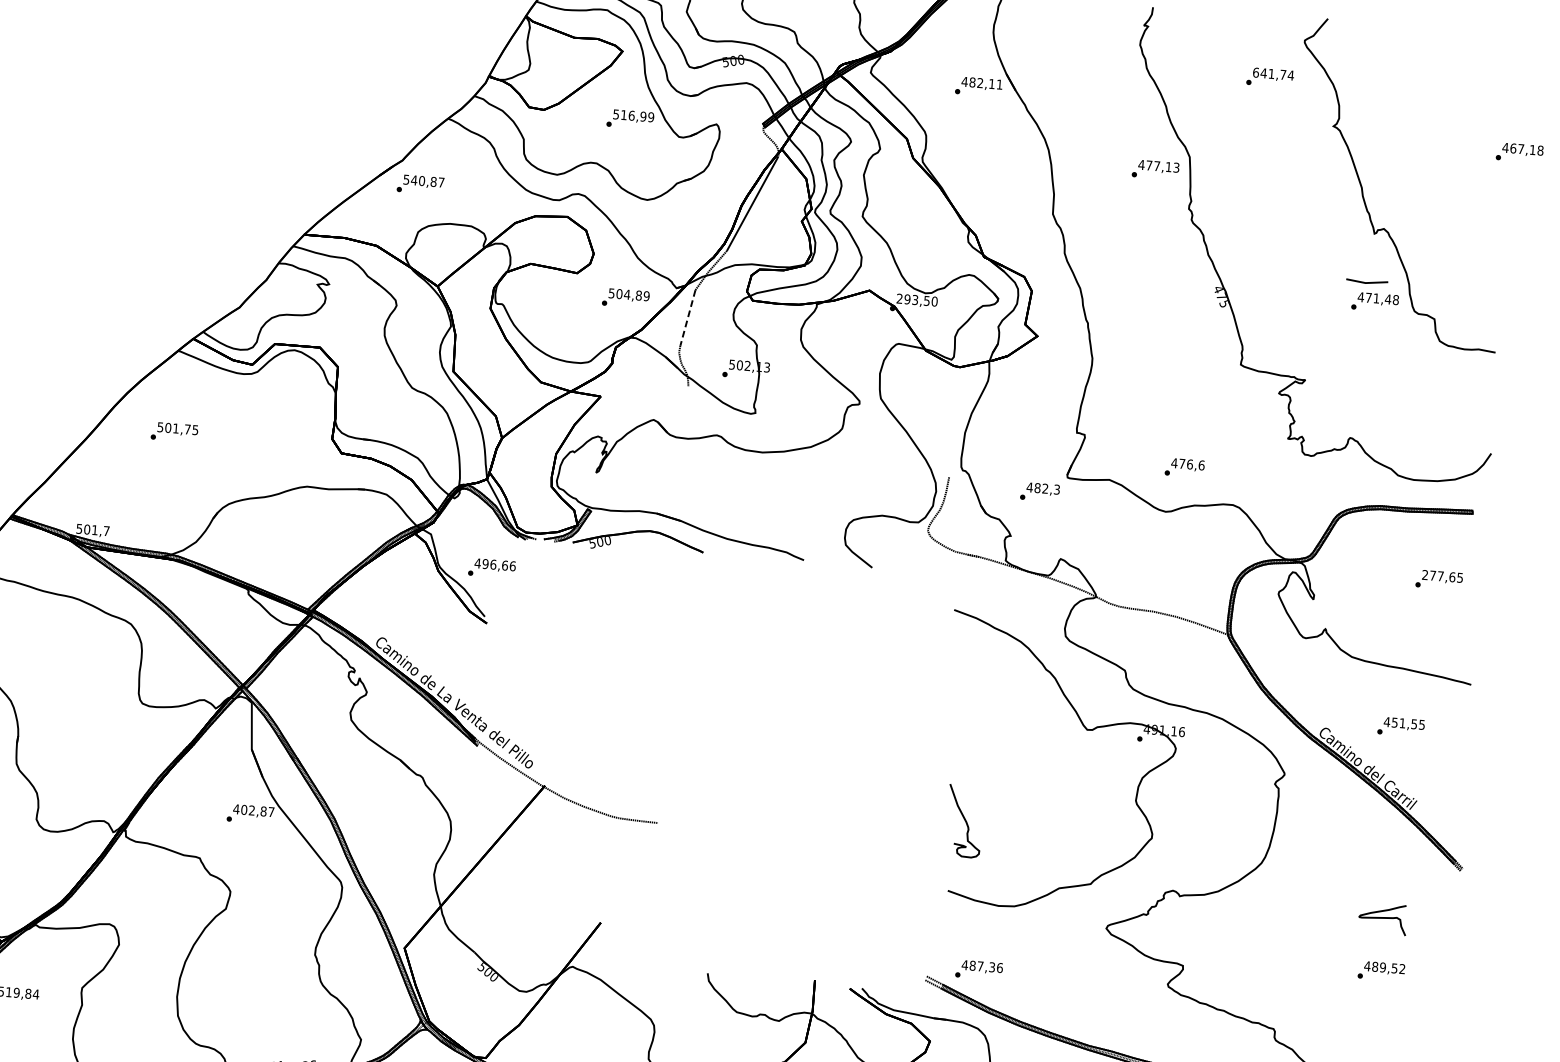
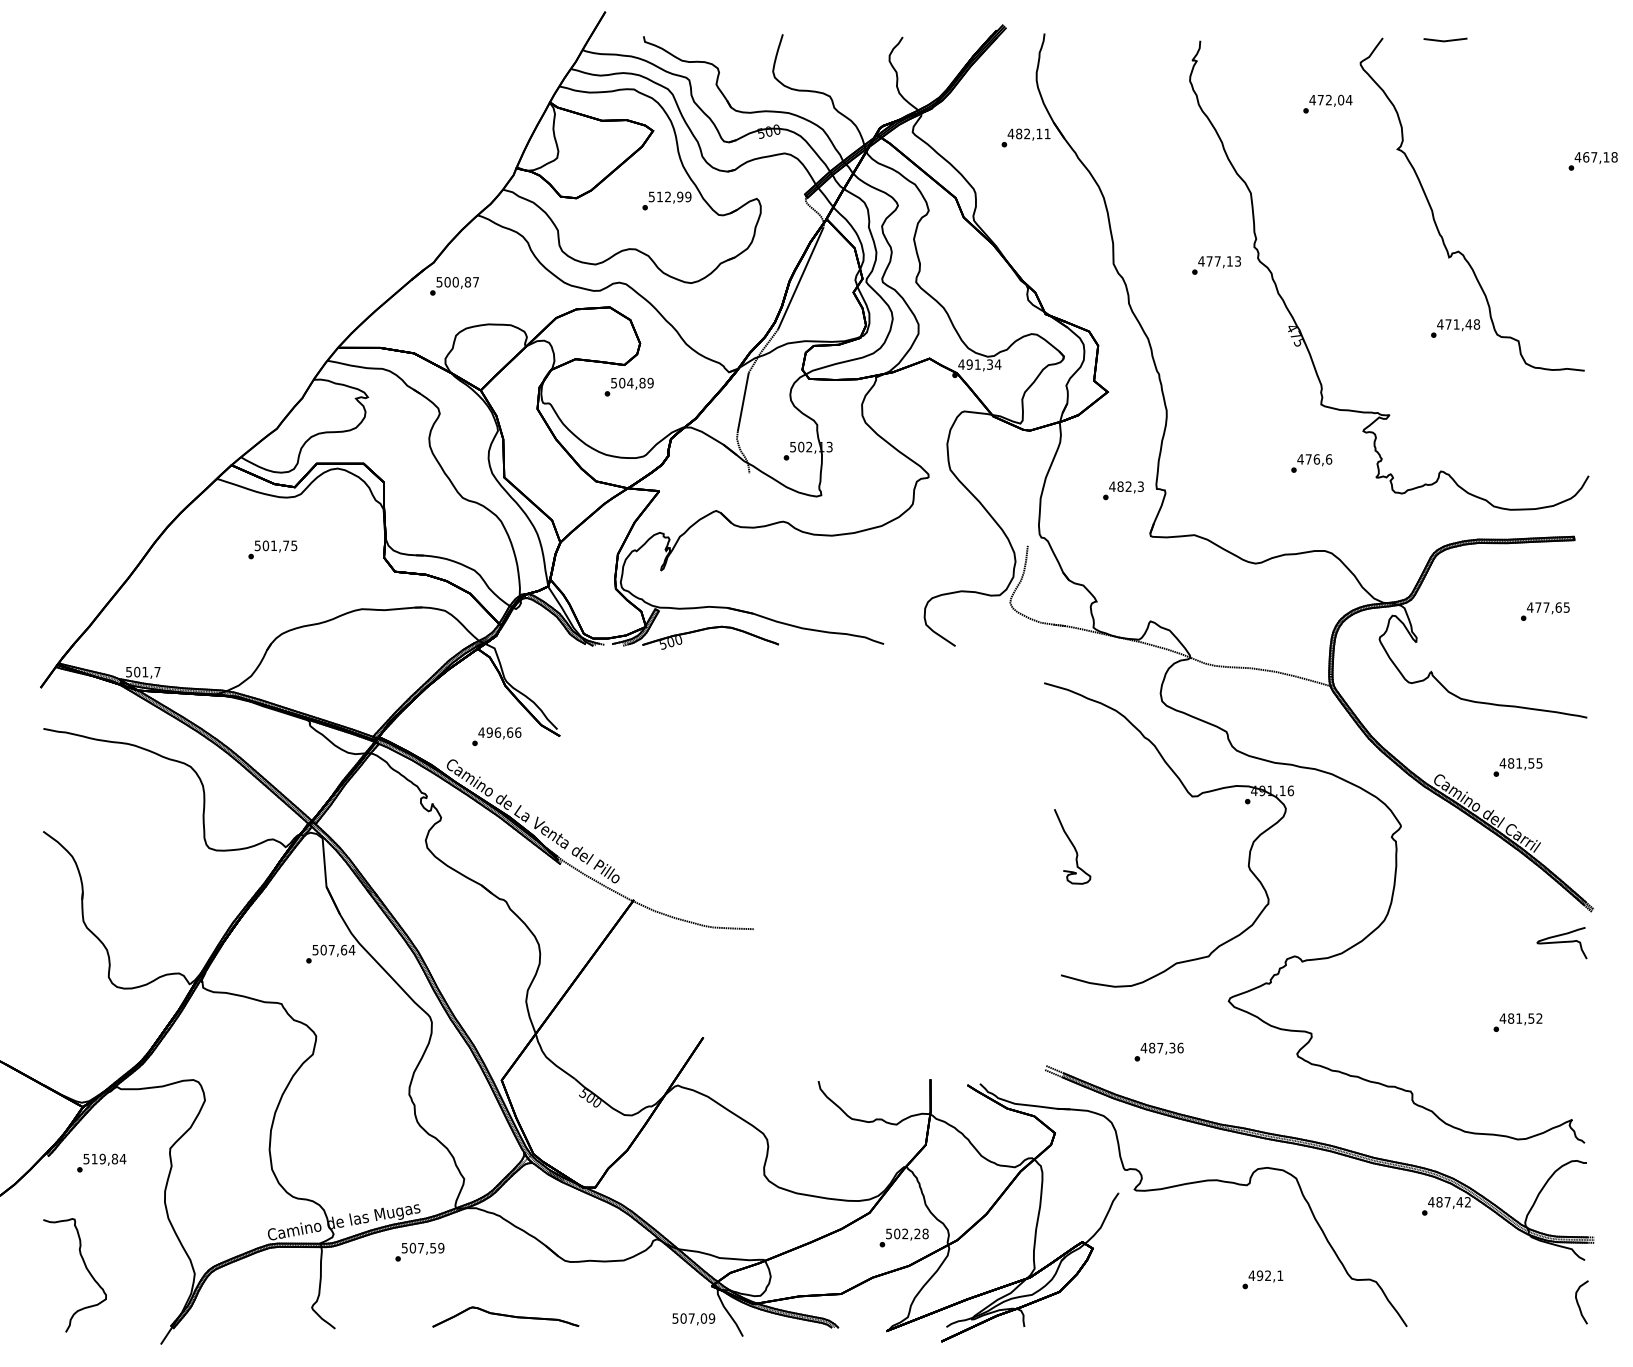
text: (1269, 73) -> (1326, 99), 641,74 -> 472,04
text: (632, 115) -> (668, 196), 516,99 -> 512,99
text: (1155, 169) -> (1216, 265), moved
text: (414, 180) -> (447, 282), 540,87 -> 500,87
line: (1367, 282) -> (1445, 40), moved
text: (625, 297) -> (628, 386), moved
text: (916, 300) -> (979, 364), 293,50 -> 491,34
line: (688, 318) -> (743, 402), dashed -> solid
text: (174, 431) -> (272, 549), moved
text: (1184, 467) -> (1311, 463), moved
text: (1040, 491) -> (1123, 490), moved
text: (491, 568) -> (496, 736), moved
text: (1424, 574) -> (1529, 607), 277,65 -> 477,65
text: (1395, 722) -> (1511, 763), 451,55 -> 481,55
text: (253, 810) -> (333, 949), 402,87 -> 507,64
part: (964, 821) -> (1072, 846), moved
curve: (1382, 919) -> (1561, 943), moved
text: (1383, 967) -> (1519, 1018), 489,52 -> 481,52
text: (978, 969) -> (1158, 1051), moved

